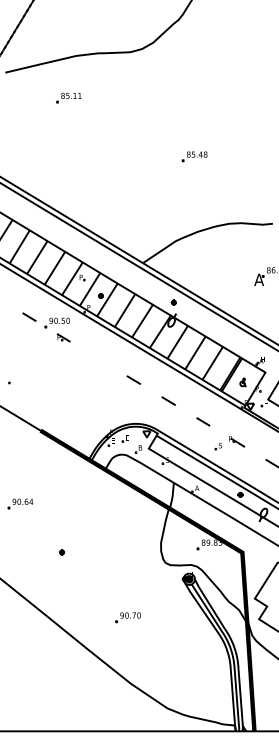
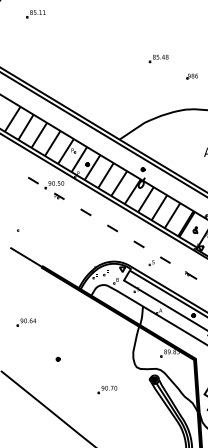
part: (68, 97) -> (35, 13), moved
part: (238, 179) -> (192, 76), added
line: (98, 358) -> (85, 212), added
part: (218, 446) -> (151, 262), moved
part: (127, 617) -> (107, 389), moved

